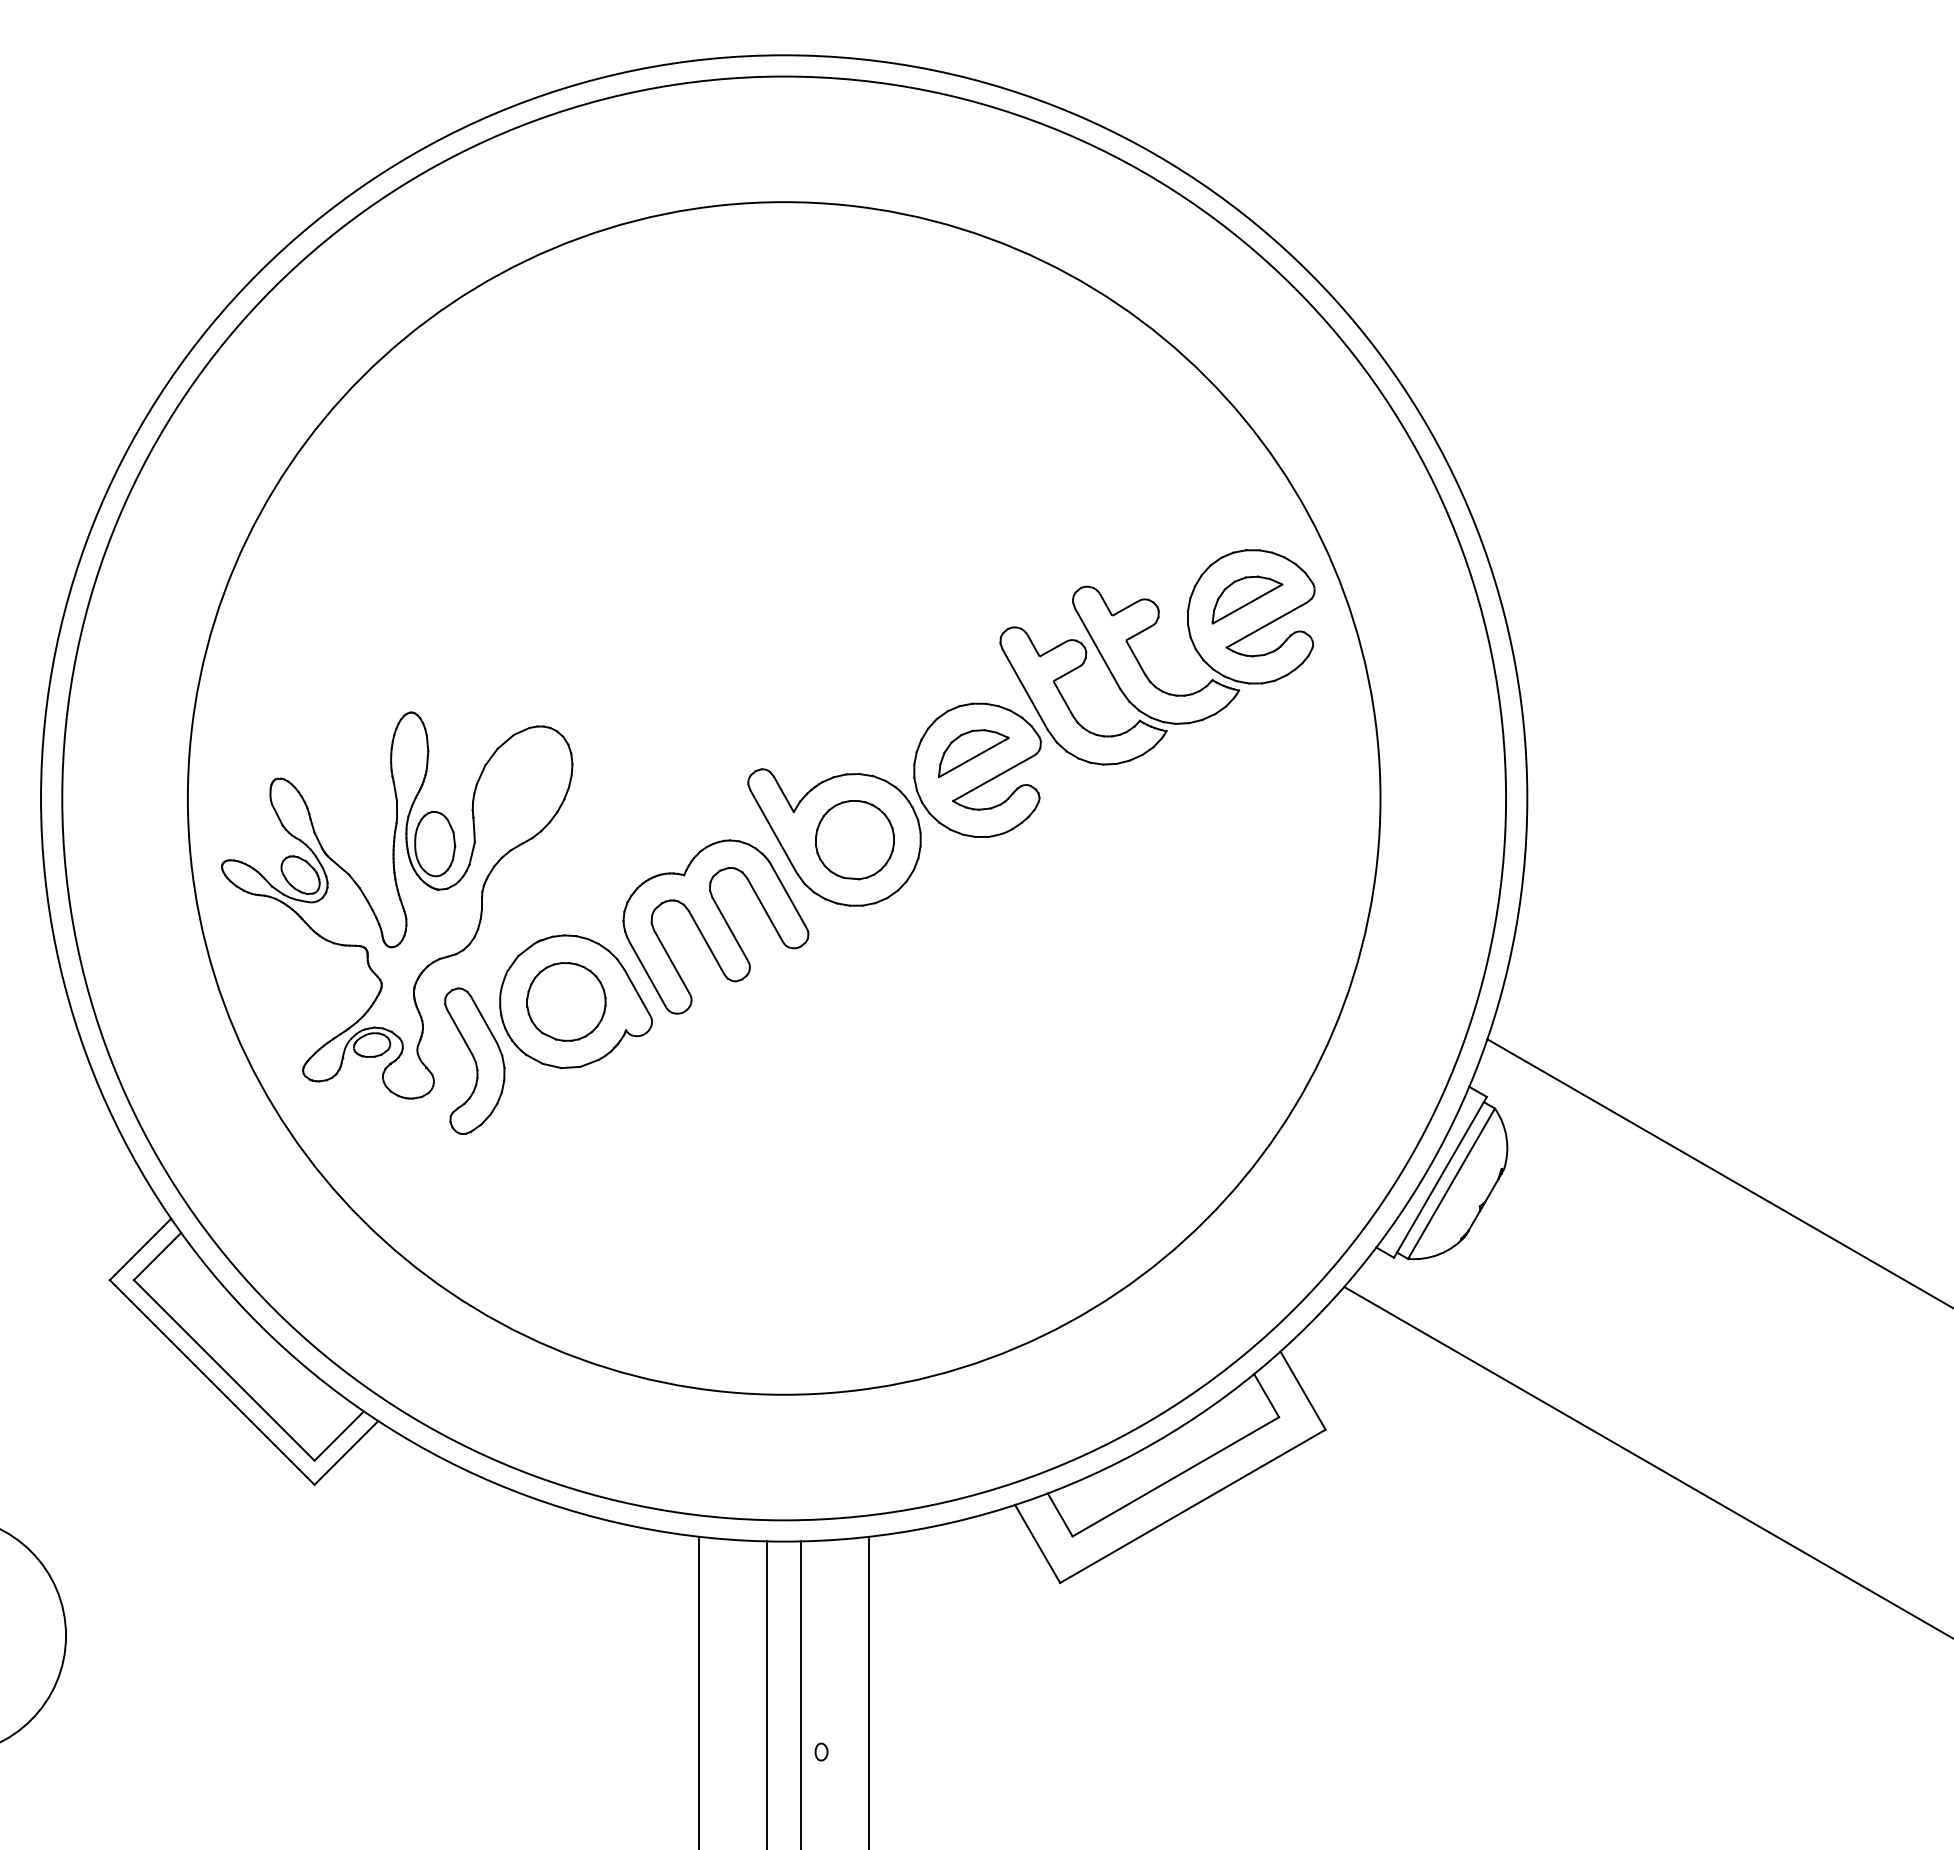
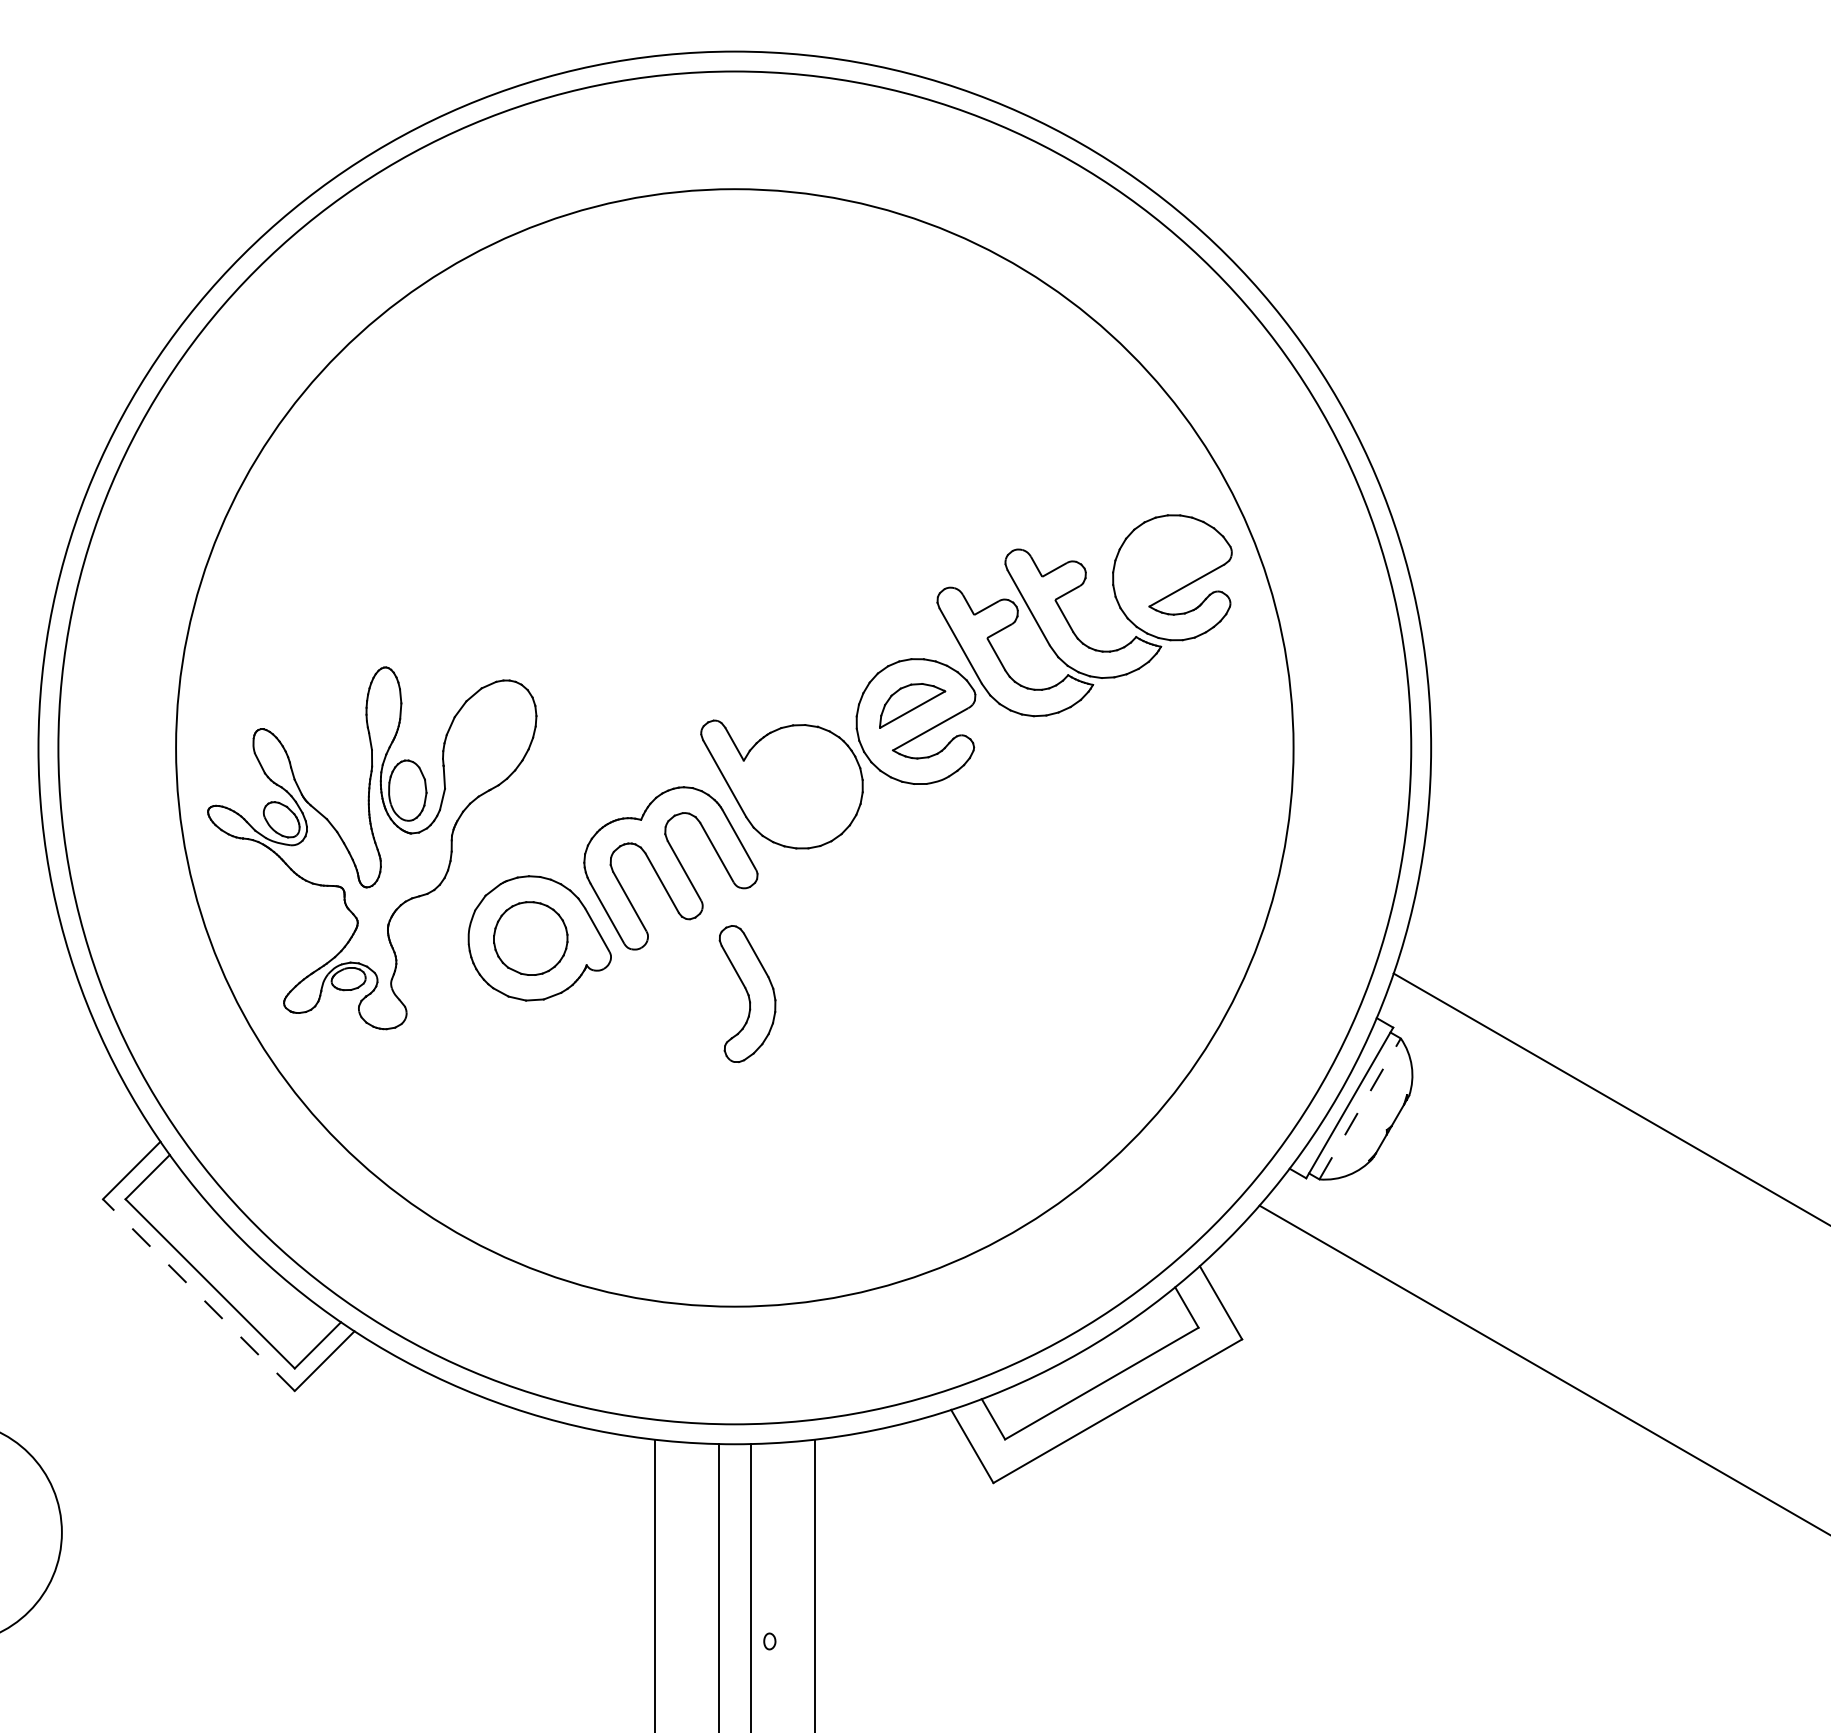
part: (1247, 599) -> (1168, 561), removed
part: (854, 840) -> (800, 787), removed
part: (474, 1060) -> (747, 993), moved
line: (1451, 1183) -> (1360, 1108), solid -> dashed
line: (212, 1382) -> (199, 1295), solid -> dashed

